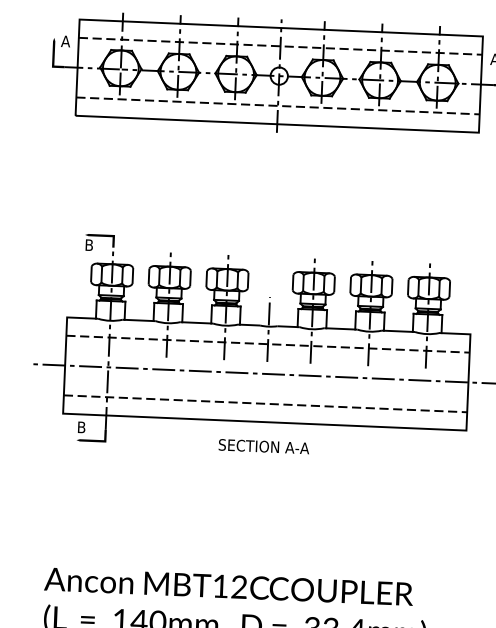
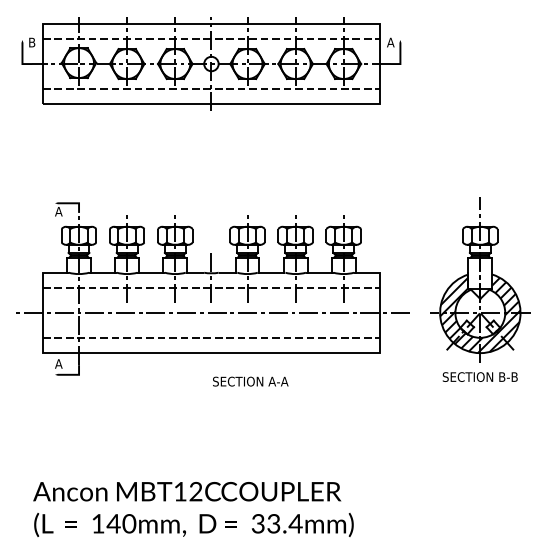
text: (65, 41) -> (31, 42), A -> B
text: (88, 244) -> (58, 211), B -> A
text: (81, 426) -> (58, 363), B -> A
text: (263, 446) -> (250, 381), moved

